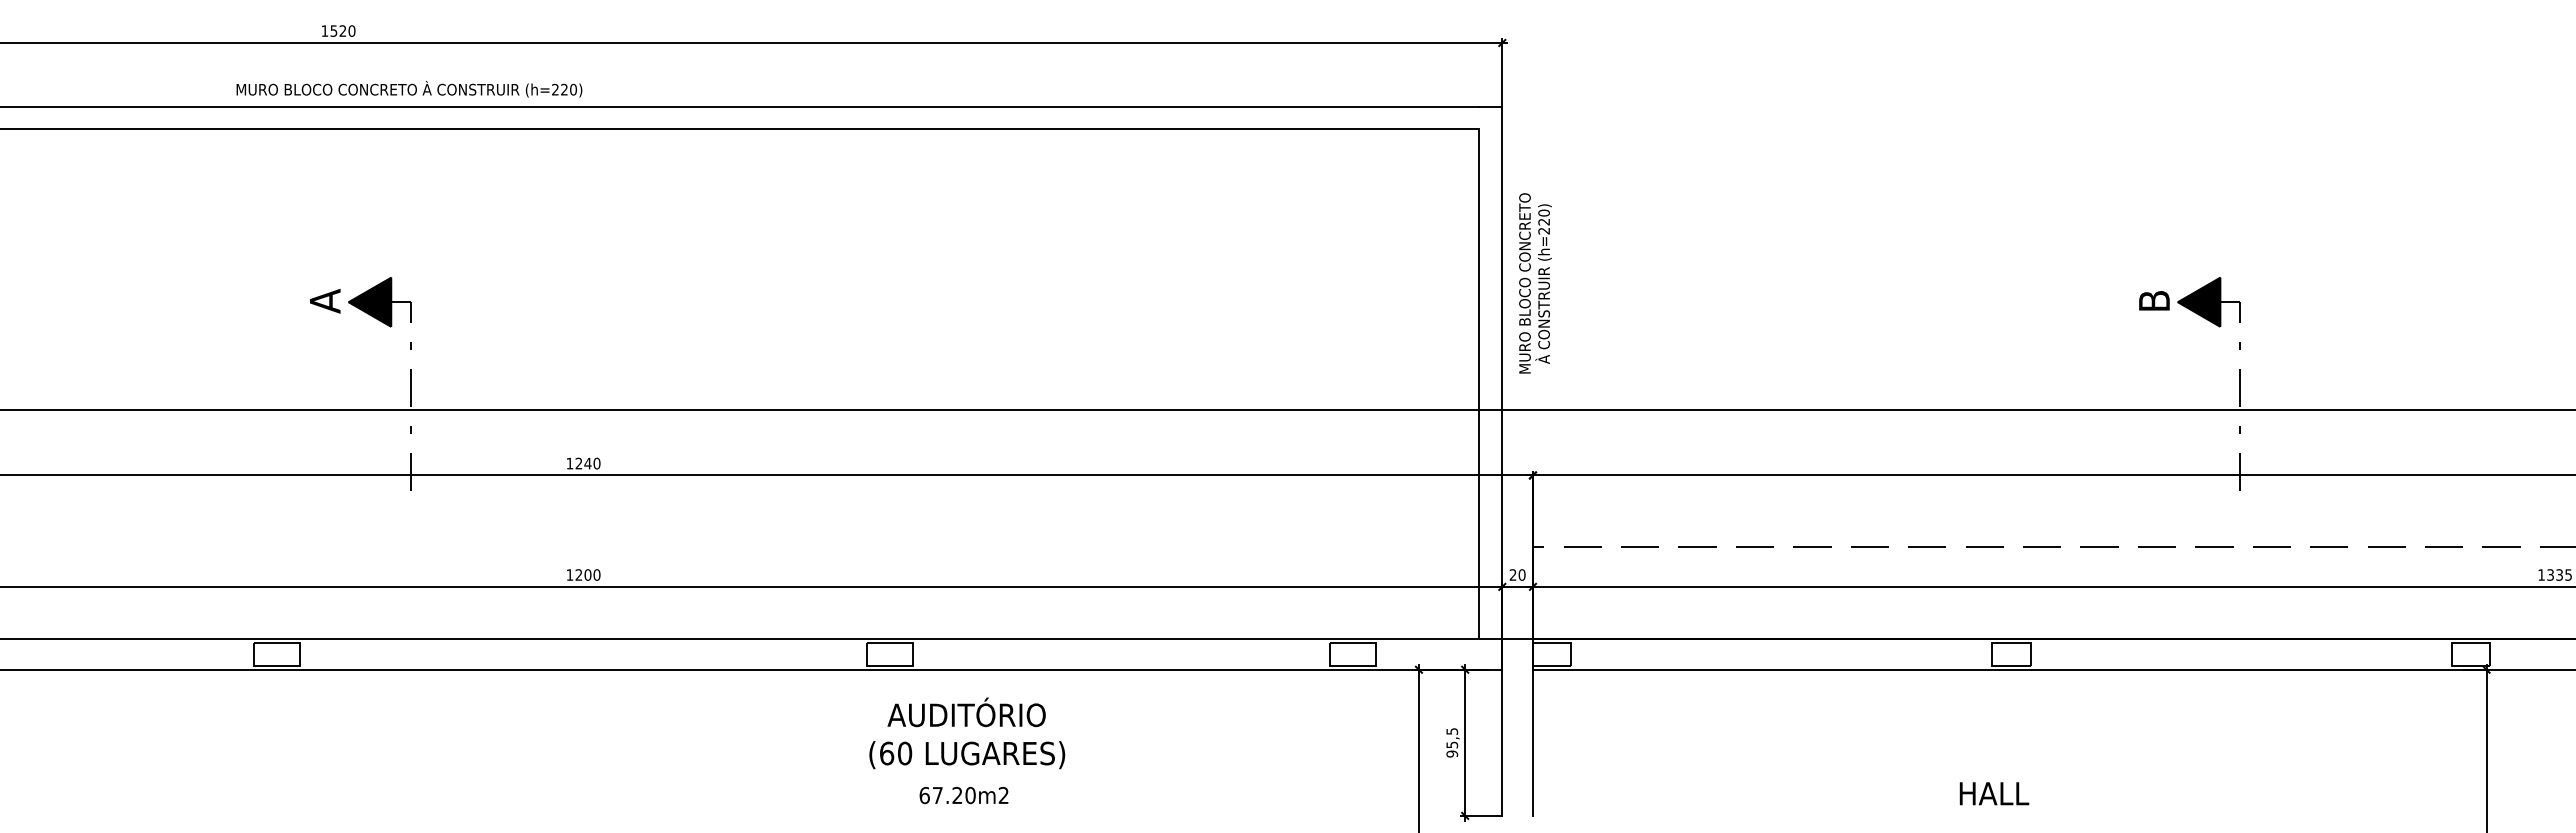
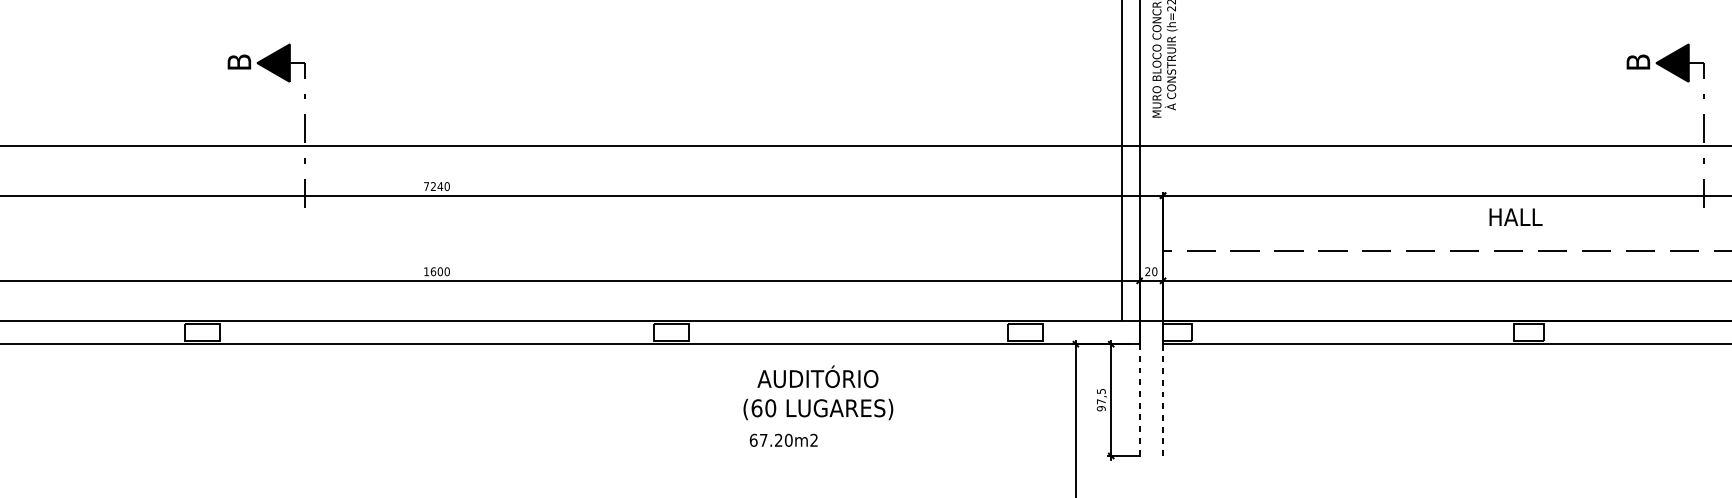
text: (325, 300) -> (239, 61), A -> B
text: (569, 463) -> (426, 186), 1240 -> 7240
text: (578, 574) -> (433, 271), 1200 -> 1600
text: (967, 733) -> (818, 392), moved
line: (1532, 742) -> (1162, 399), solid -> dashed
line: (1502, 743) -> (1139, 400), solid -> dashed
text: (1452, 744) -> (1101, 401), 95,5 -> 97,5
text: (1994, 793) -> (1516, 217), moved
text: (963, 795) -> (783, 440), moved

